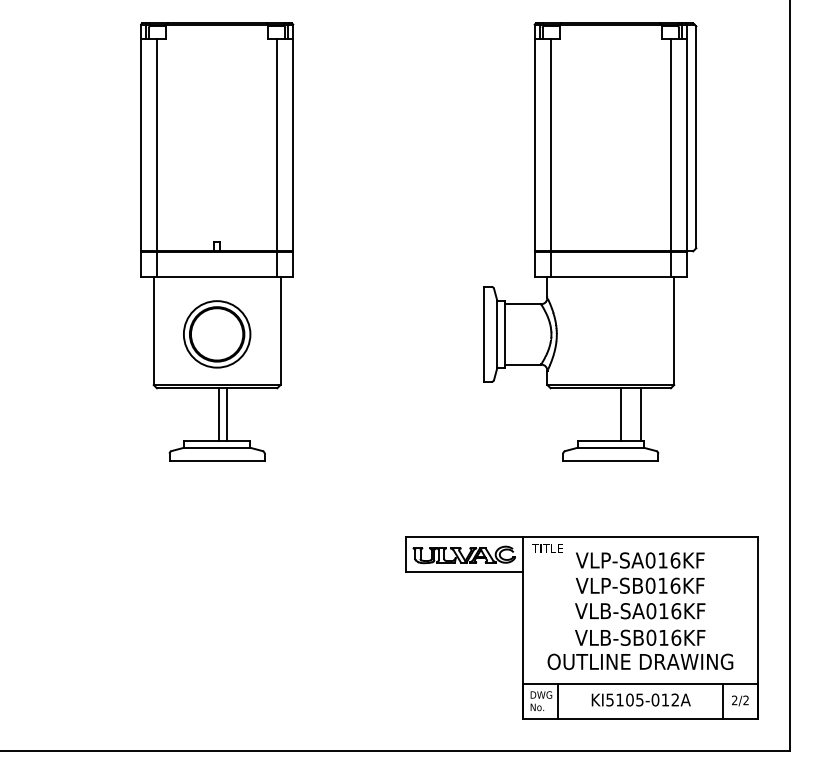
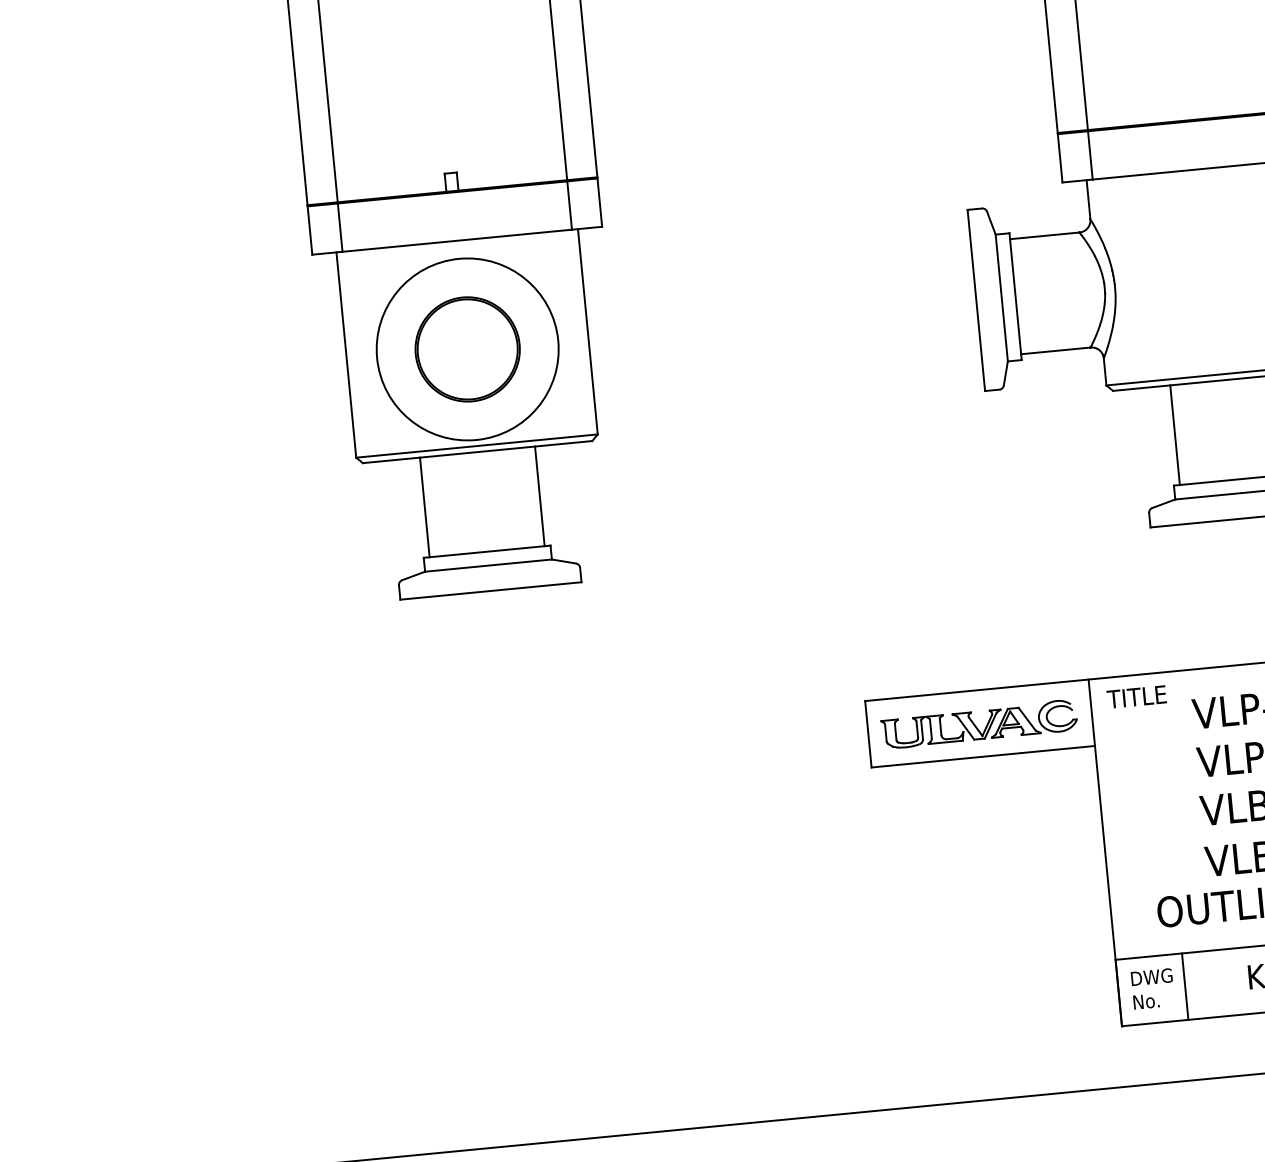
circle: (216, 333) -> (466, 347), size x1.43
line: (219, 414) -> (540, 496), moved
line: (226, 414) -> (423, 507), moved
line: (620, 414) -> (1174, 435), moved

